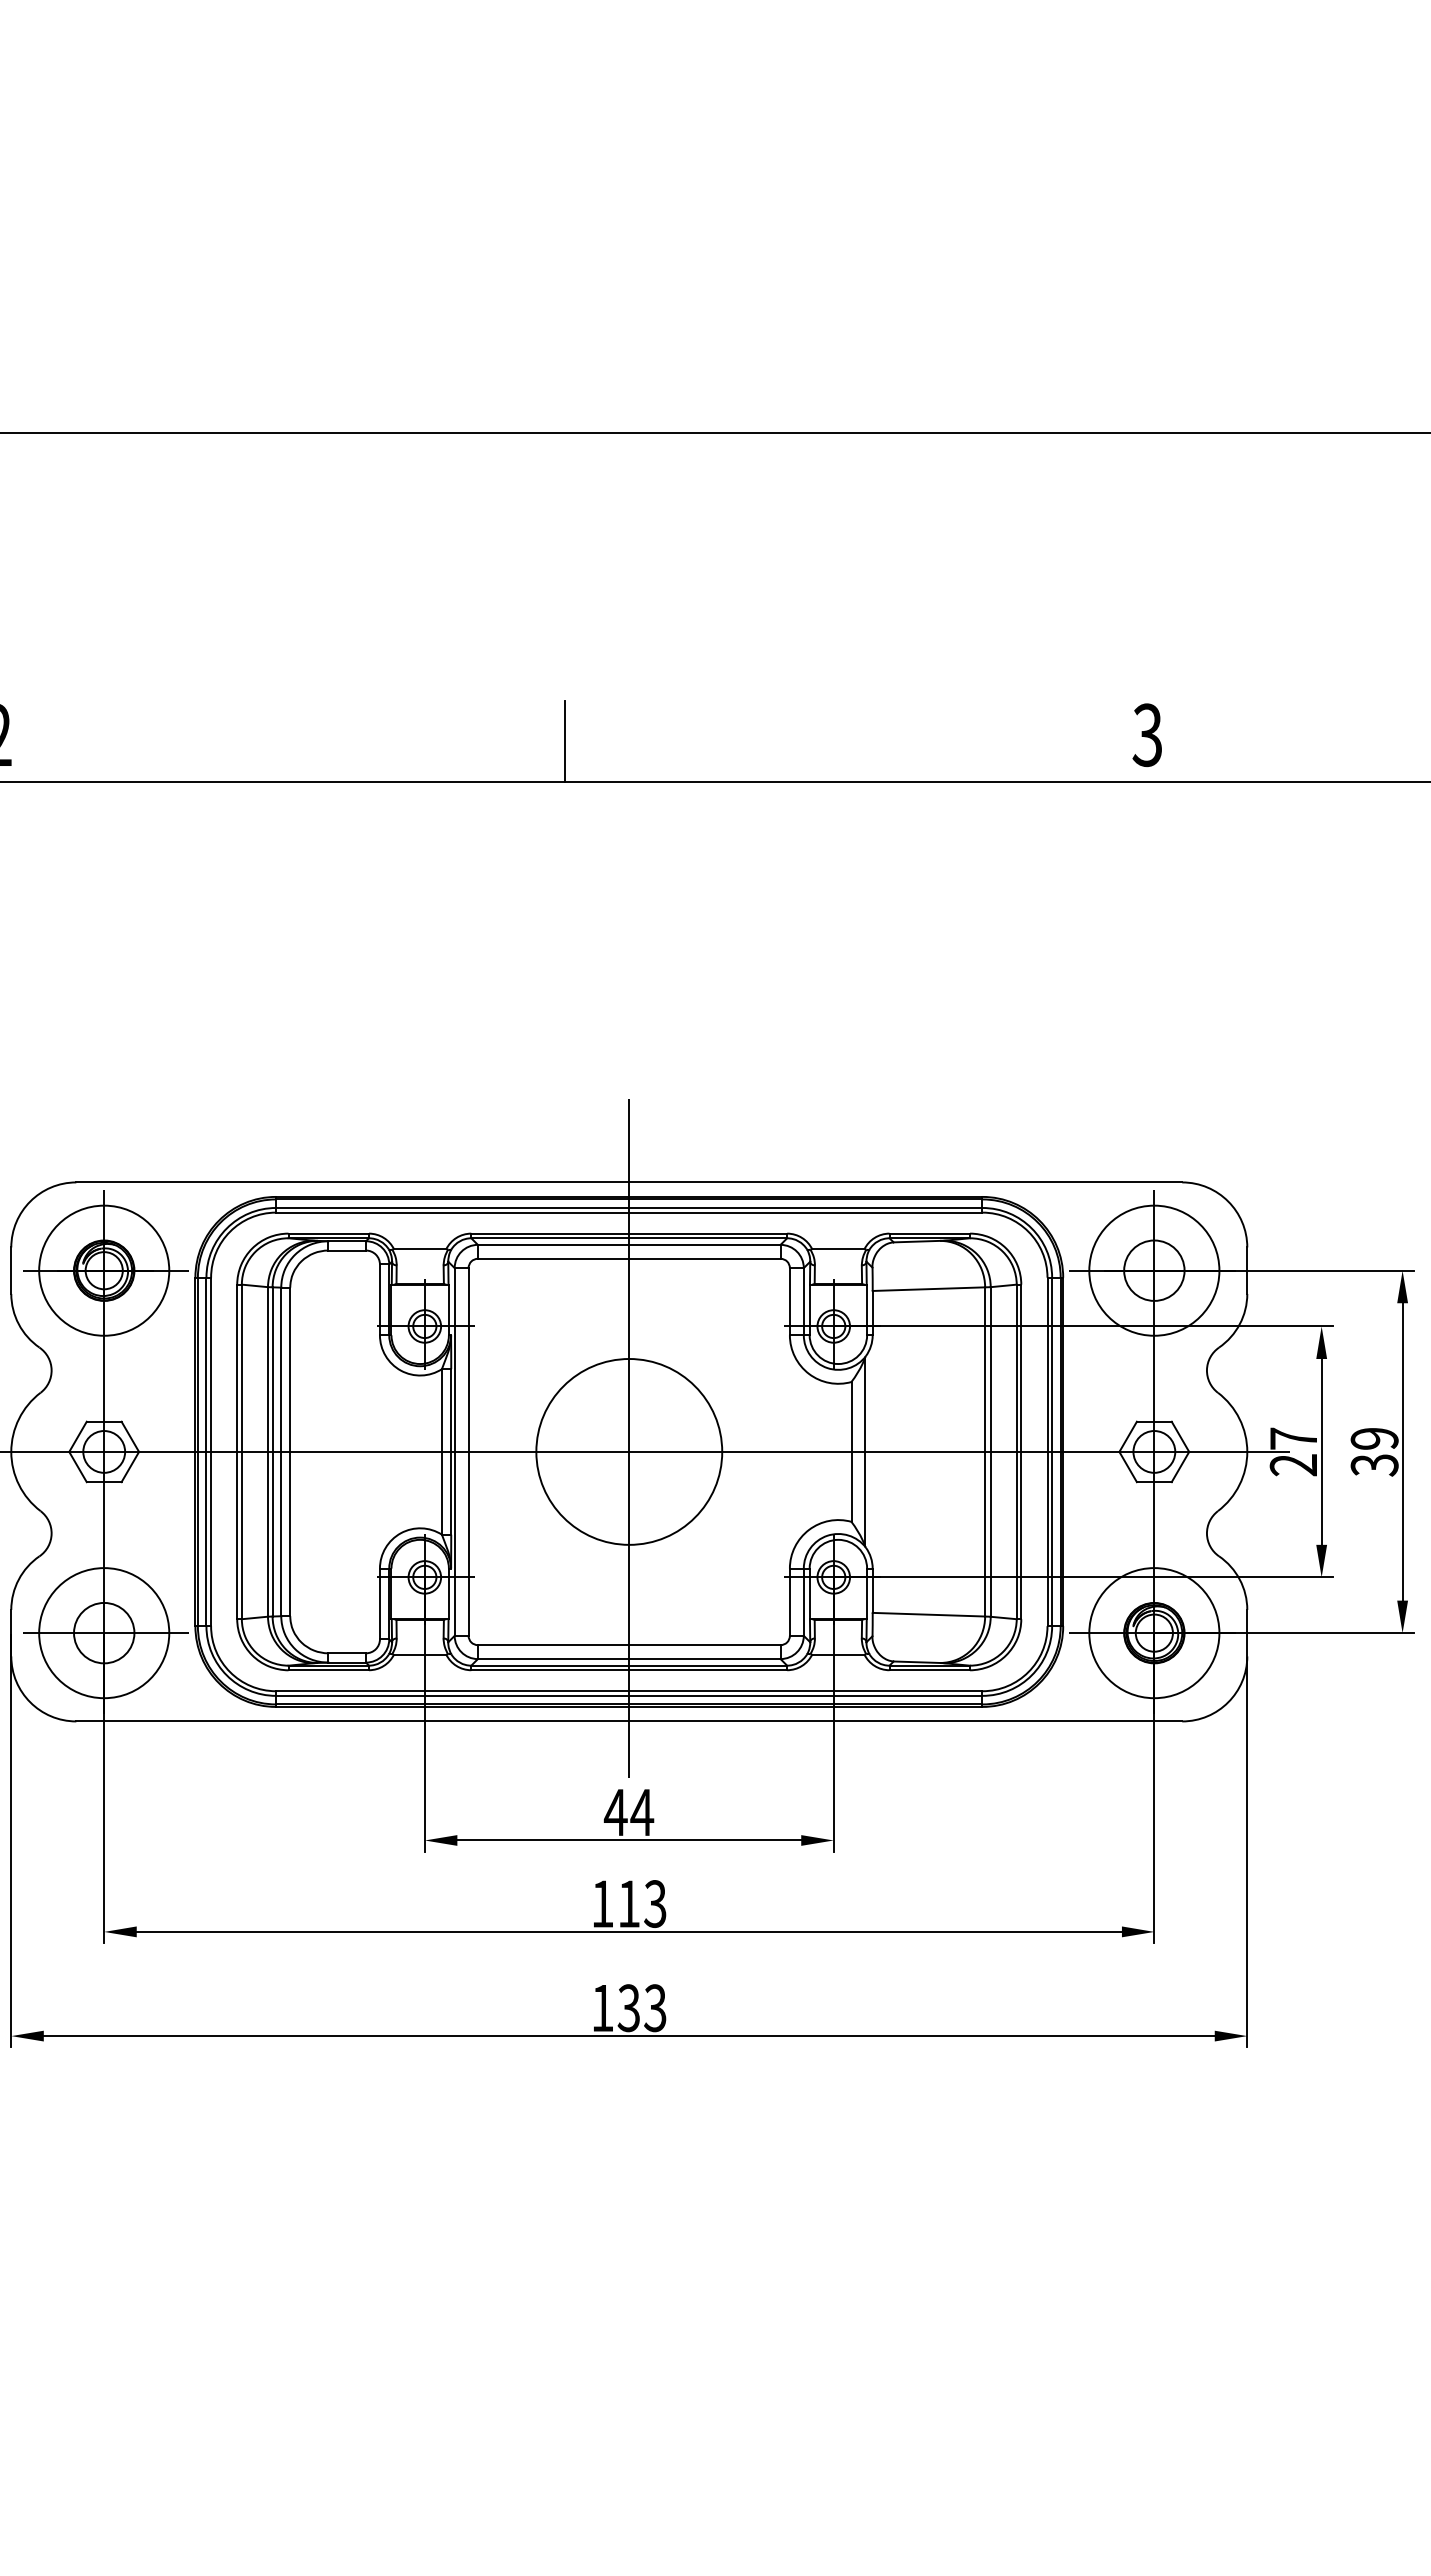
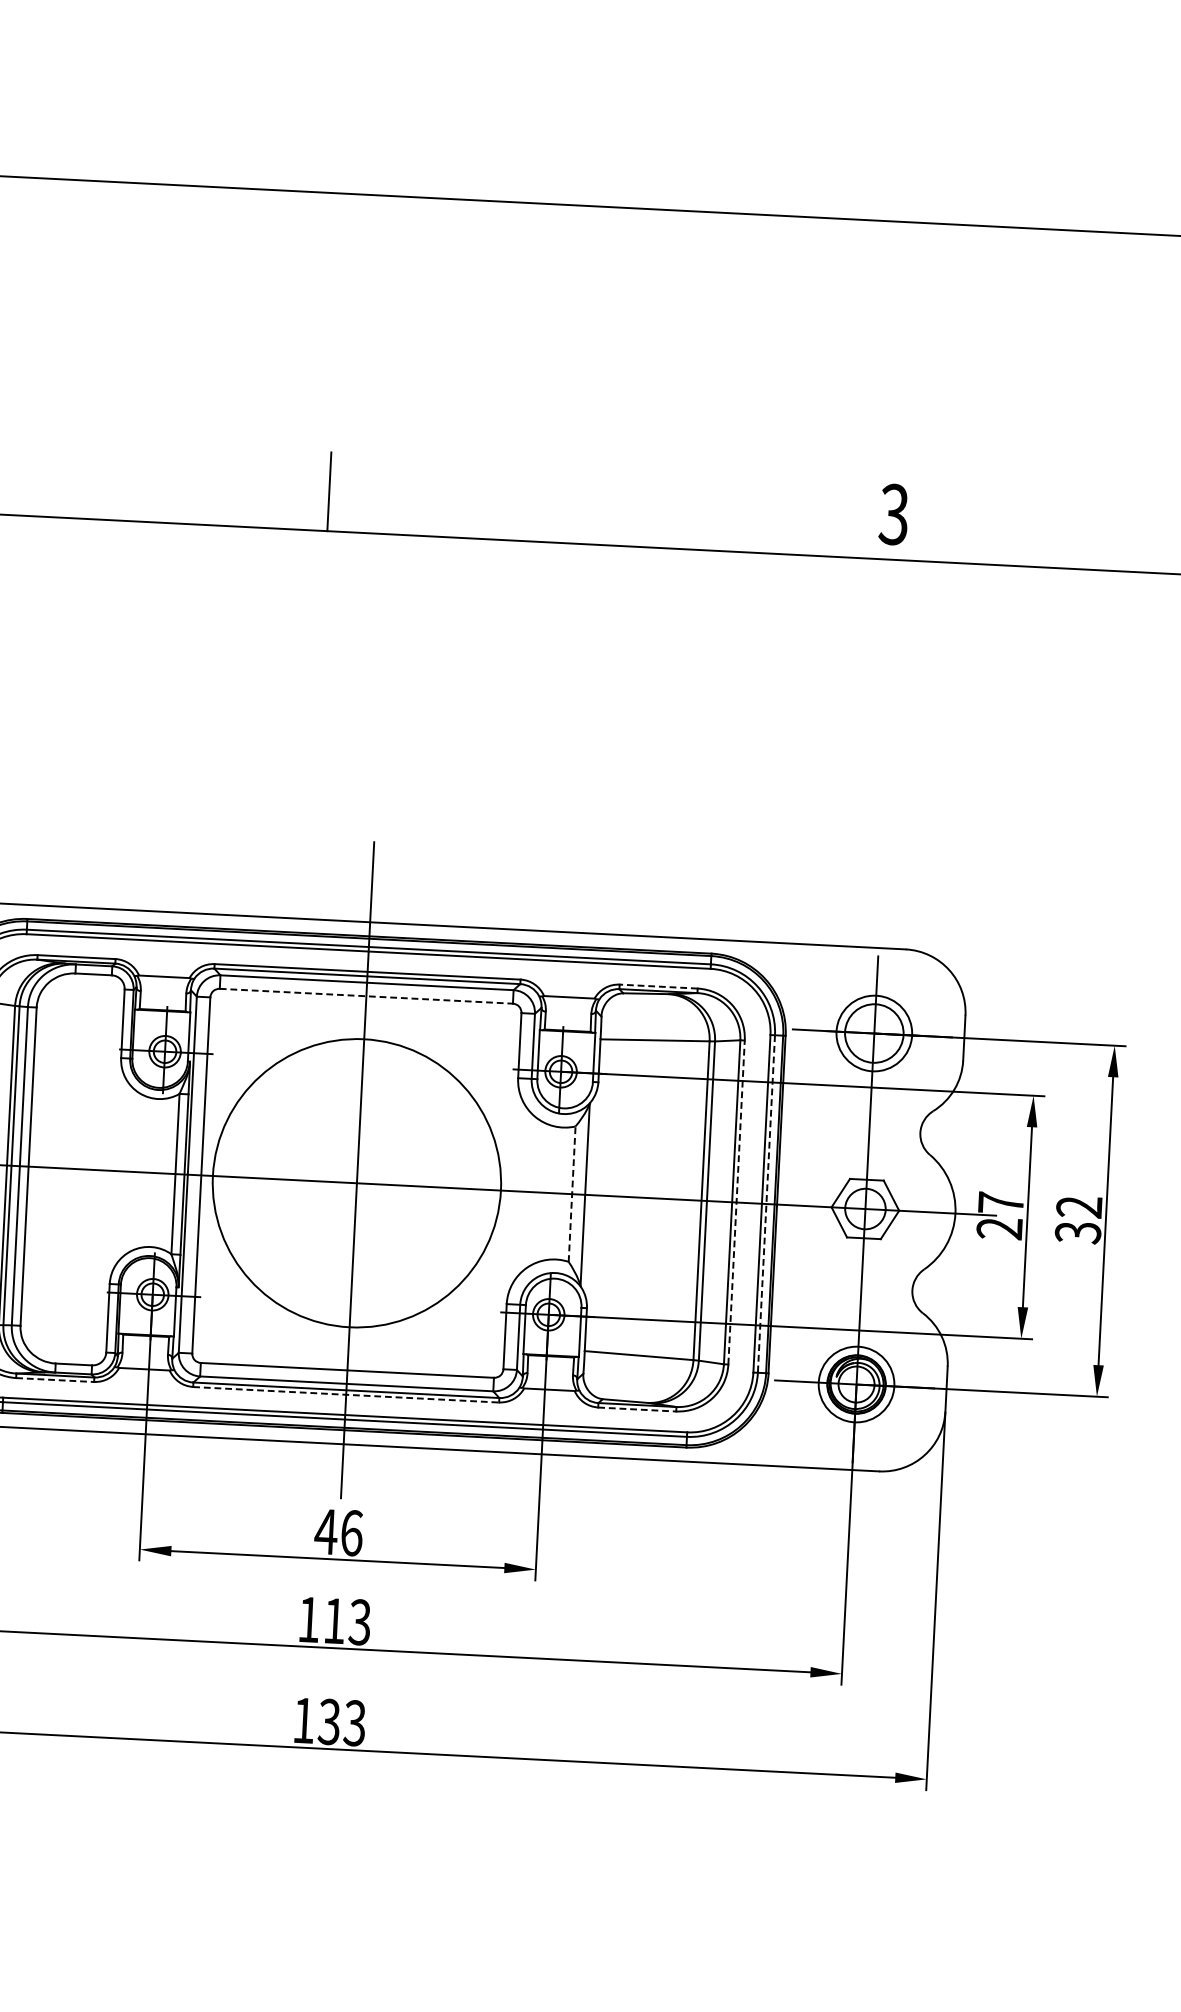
line: (929, 1233) -> (658, 986), solid -> dashed
line: (629, 1258) -> (366, 995), solid -> dashed
circle: (1154, 1270) -> (874, 1033), size x0.6
text: (1374, 1438) -> (1079, 1206), 39 -> 32
circle: (629, 1451) -> (357, 1182), size x1.6
line: (851, 1451) -> (572, 1193), solid -> dashed
line: (1021, 1451) -> (736, 1202), solid -> dashed
line: (1052, 1452) -> (766, 1204), solid -> dashed
circle: (1154, 1633) -> (856, 1384), size x0.6
line: (329, 1670) -> (55, 1380), solid -> dashed
line: (629, 1670) -> (346, 1394), solid -> dashed
line: (930, 1670) -> (637, 1409), solid -> dashed
text: (642, 1812) -> (352, 1533), 44 -> 46

